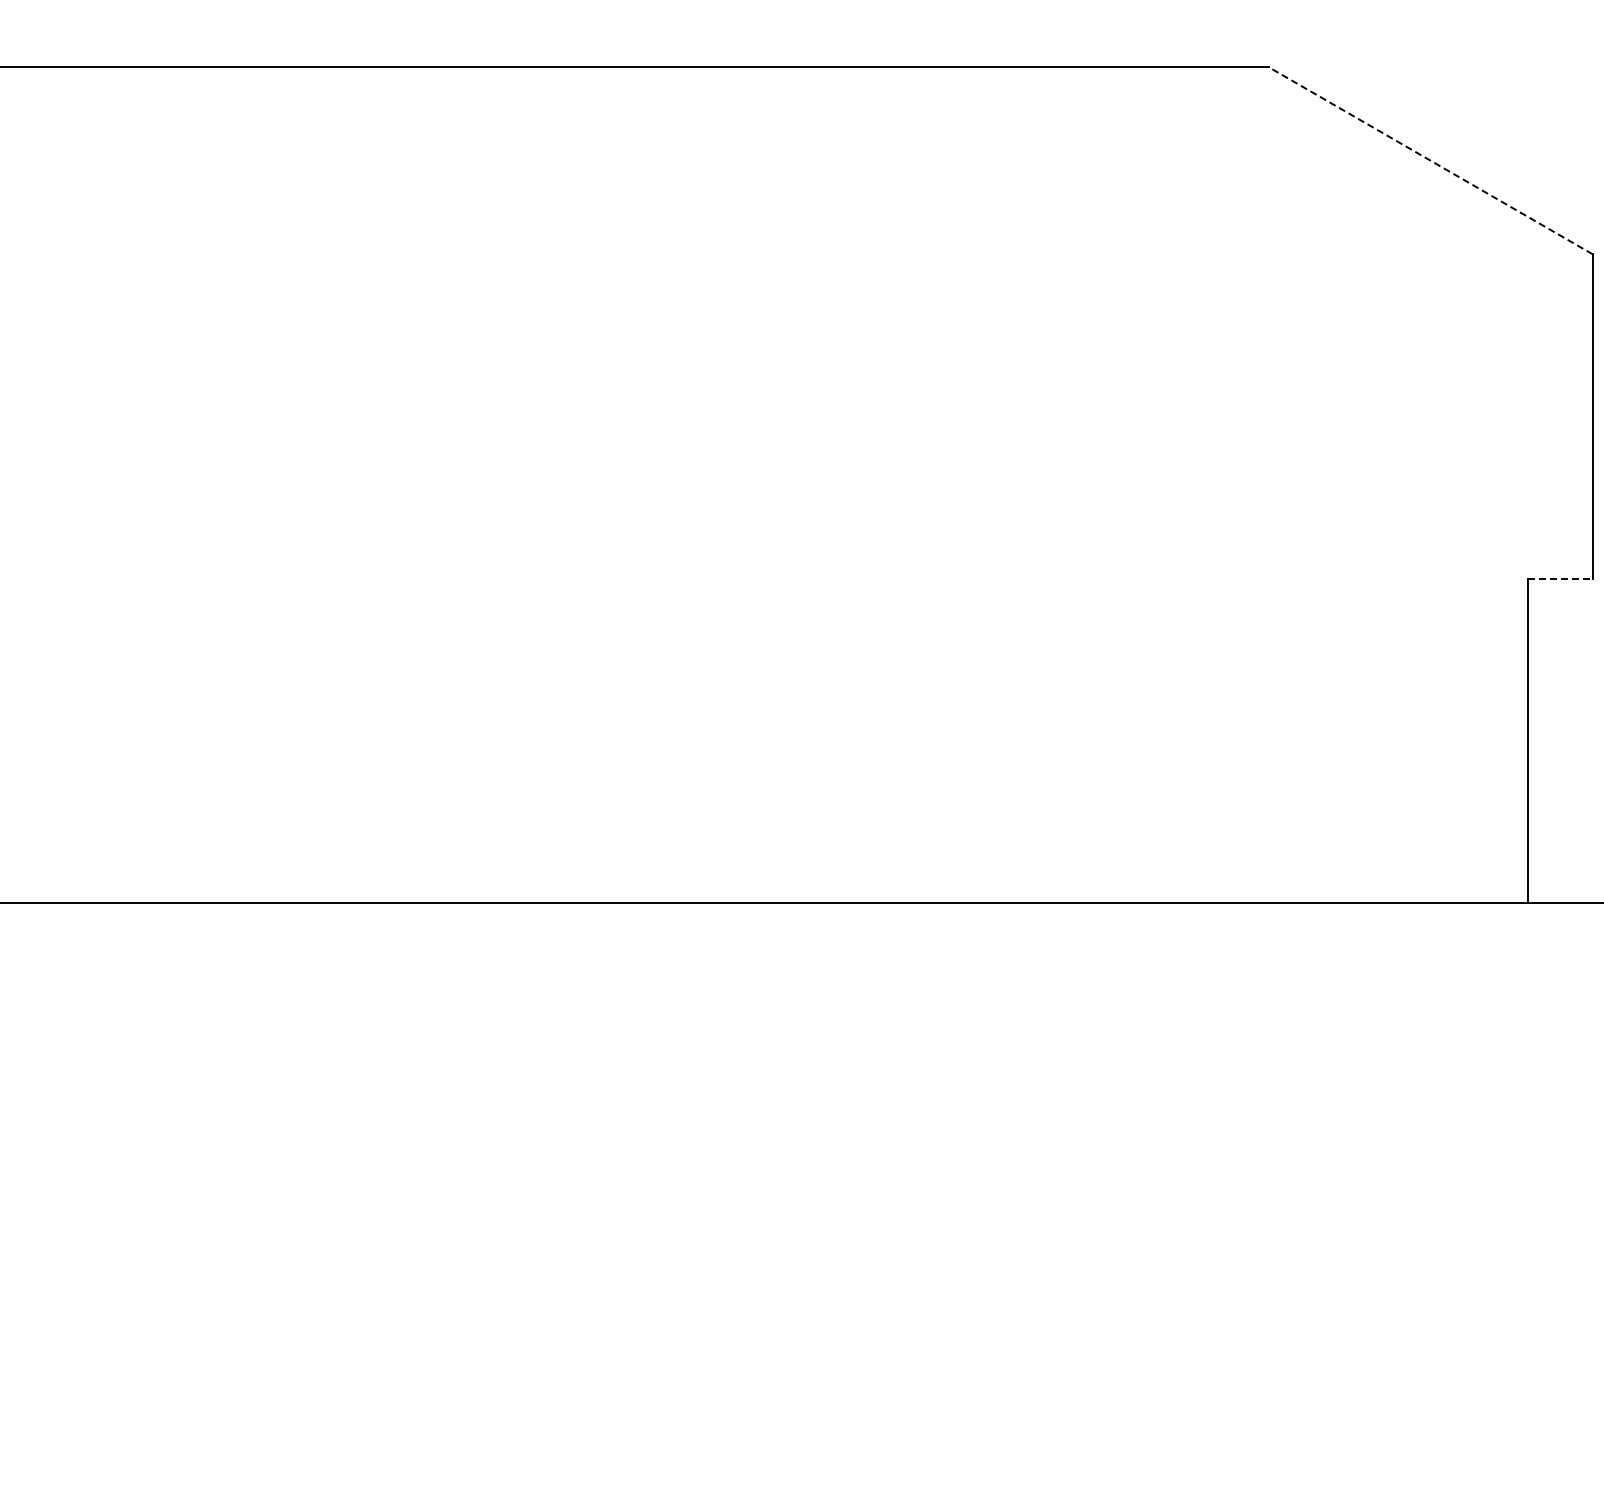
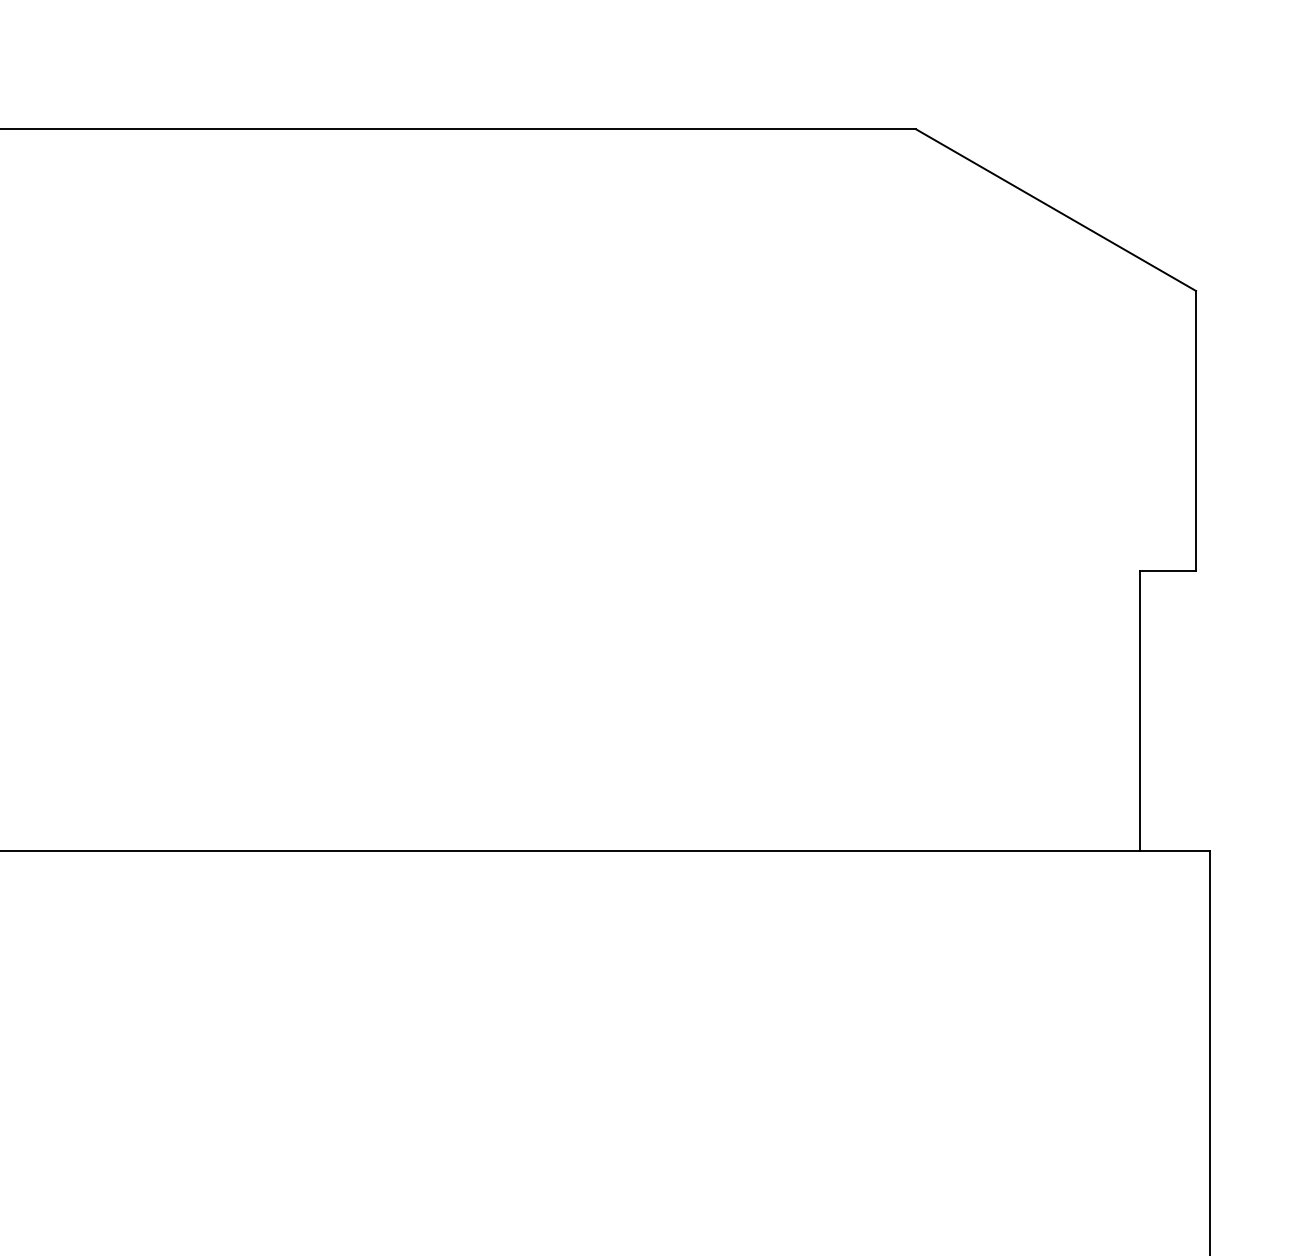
line: (1430, 160) -> (1055, 209), dashed -> solid
line: (1560, 578) -> (1168, 570), dashed -> solid

